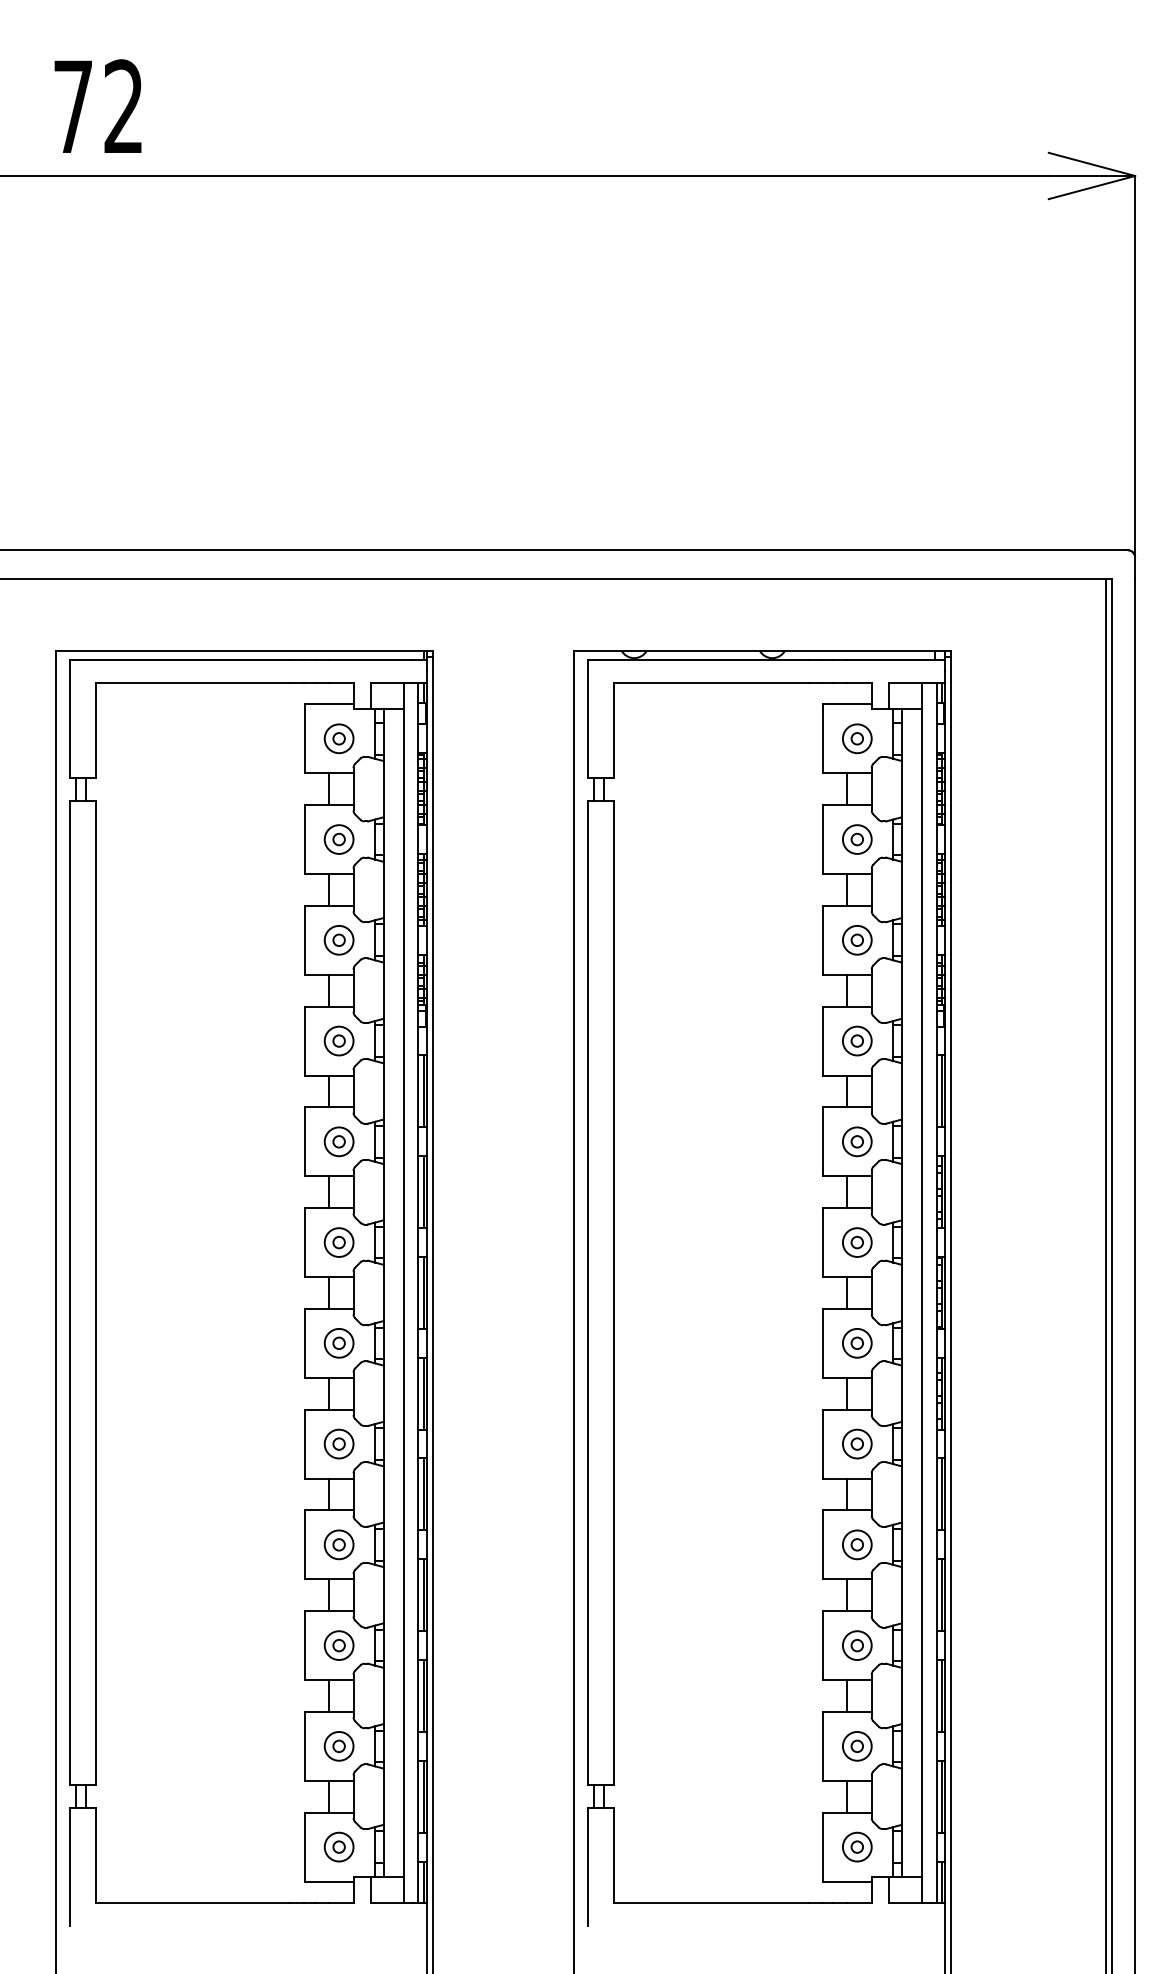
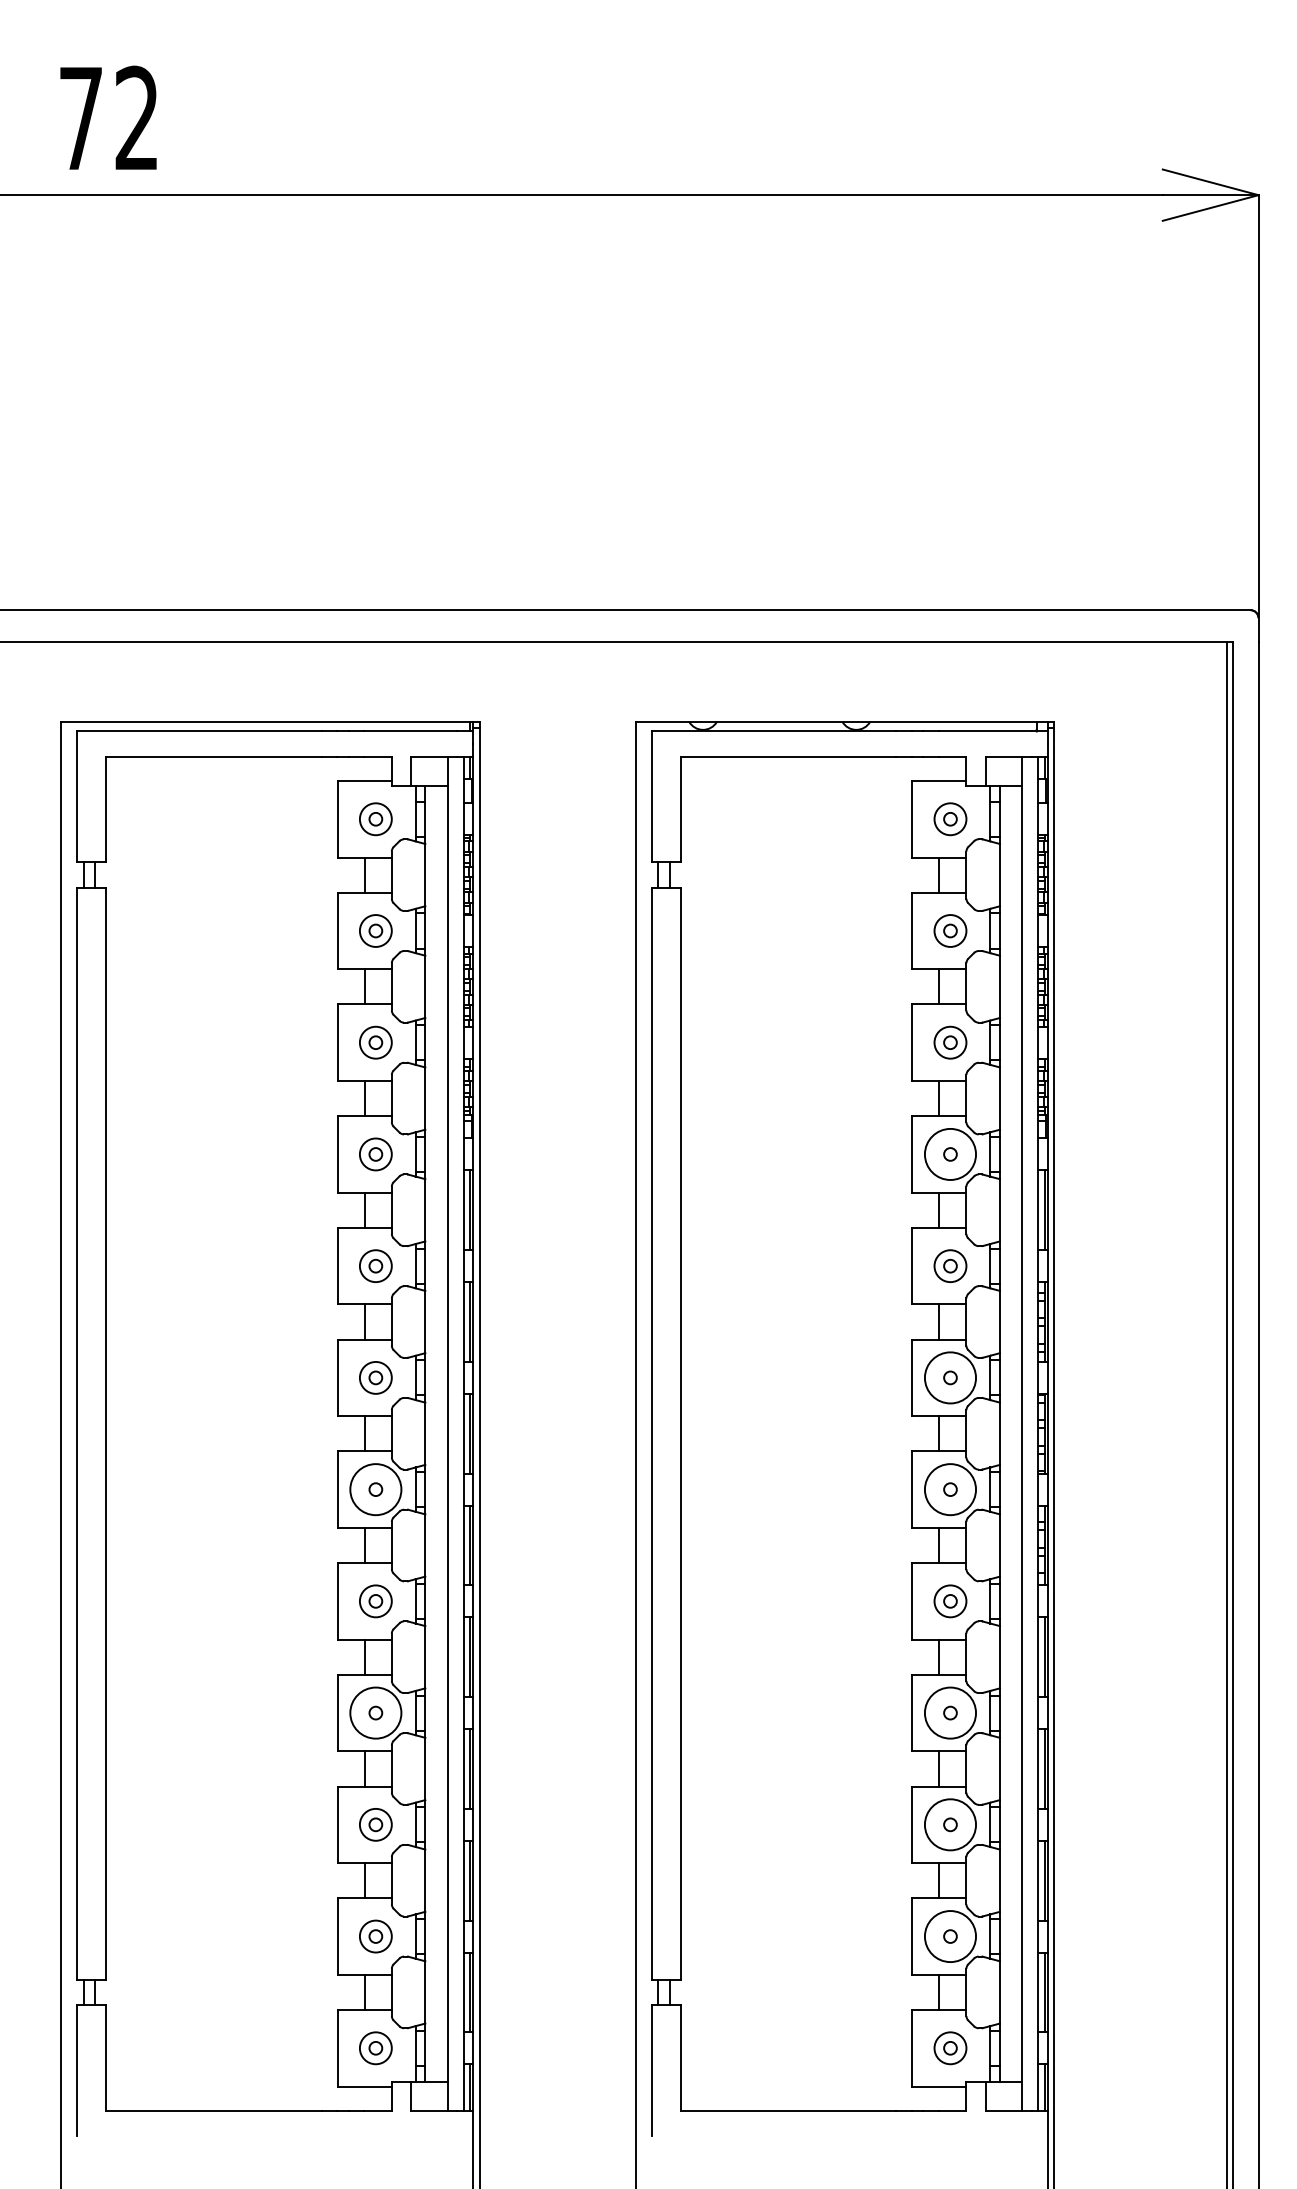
circle: (856, 1040) -> (949, 1153), size x1.6
circle: (856, 1242) -> (949, 1377), size x1.6
circle: (338, 1342) -> (375, 1488), size x1.6
circle: (856, 1342) -> (949, 1488), size x1.6
circle: (338, 1544) -> (375, 1712), size x1.6
circle: (856, 1544) -> (949, 1712), size x1.6
circle: (856, 1645) -> (949, 1824), size x1.6
circle: (856, 1745) -> (949, 1935), size x1.6

